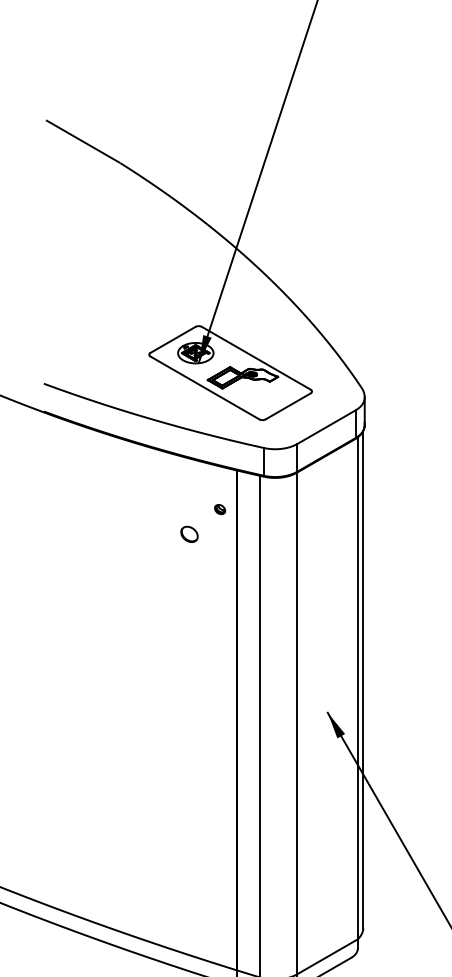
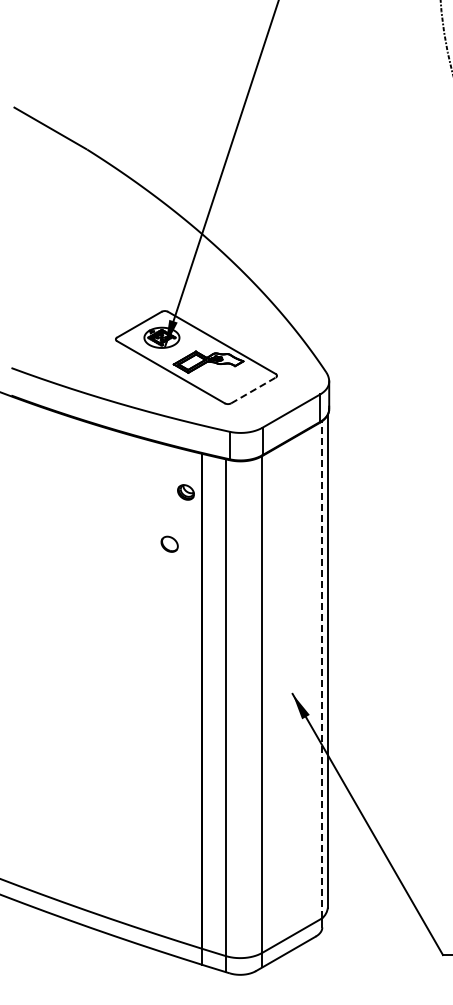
line: (288, 406) -> (253, 390), solid -> dashed
part: (219, 509) -> (185, 492), size x1.6
part: (189, 533) -> (169, 543), moved
line: (357, 688) -> (322, 669), solid -> dashed

